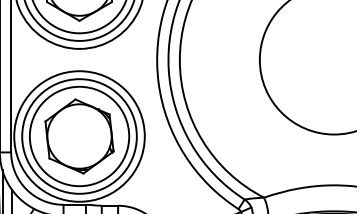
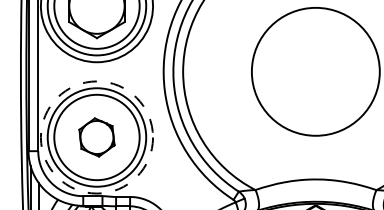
circle: (78, 136) -> (96, 137), solid -> dashed
part: (78, 136) -> (96, 137), size x0.6

